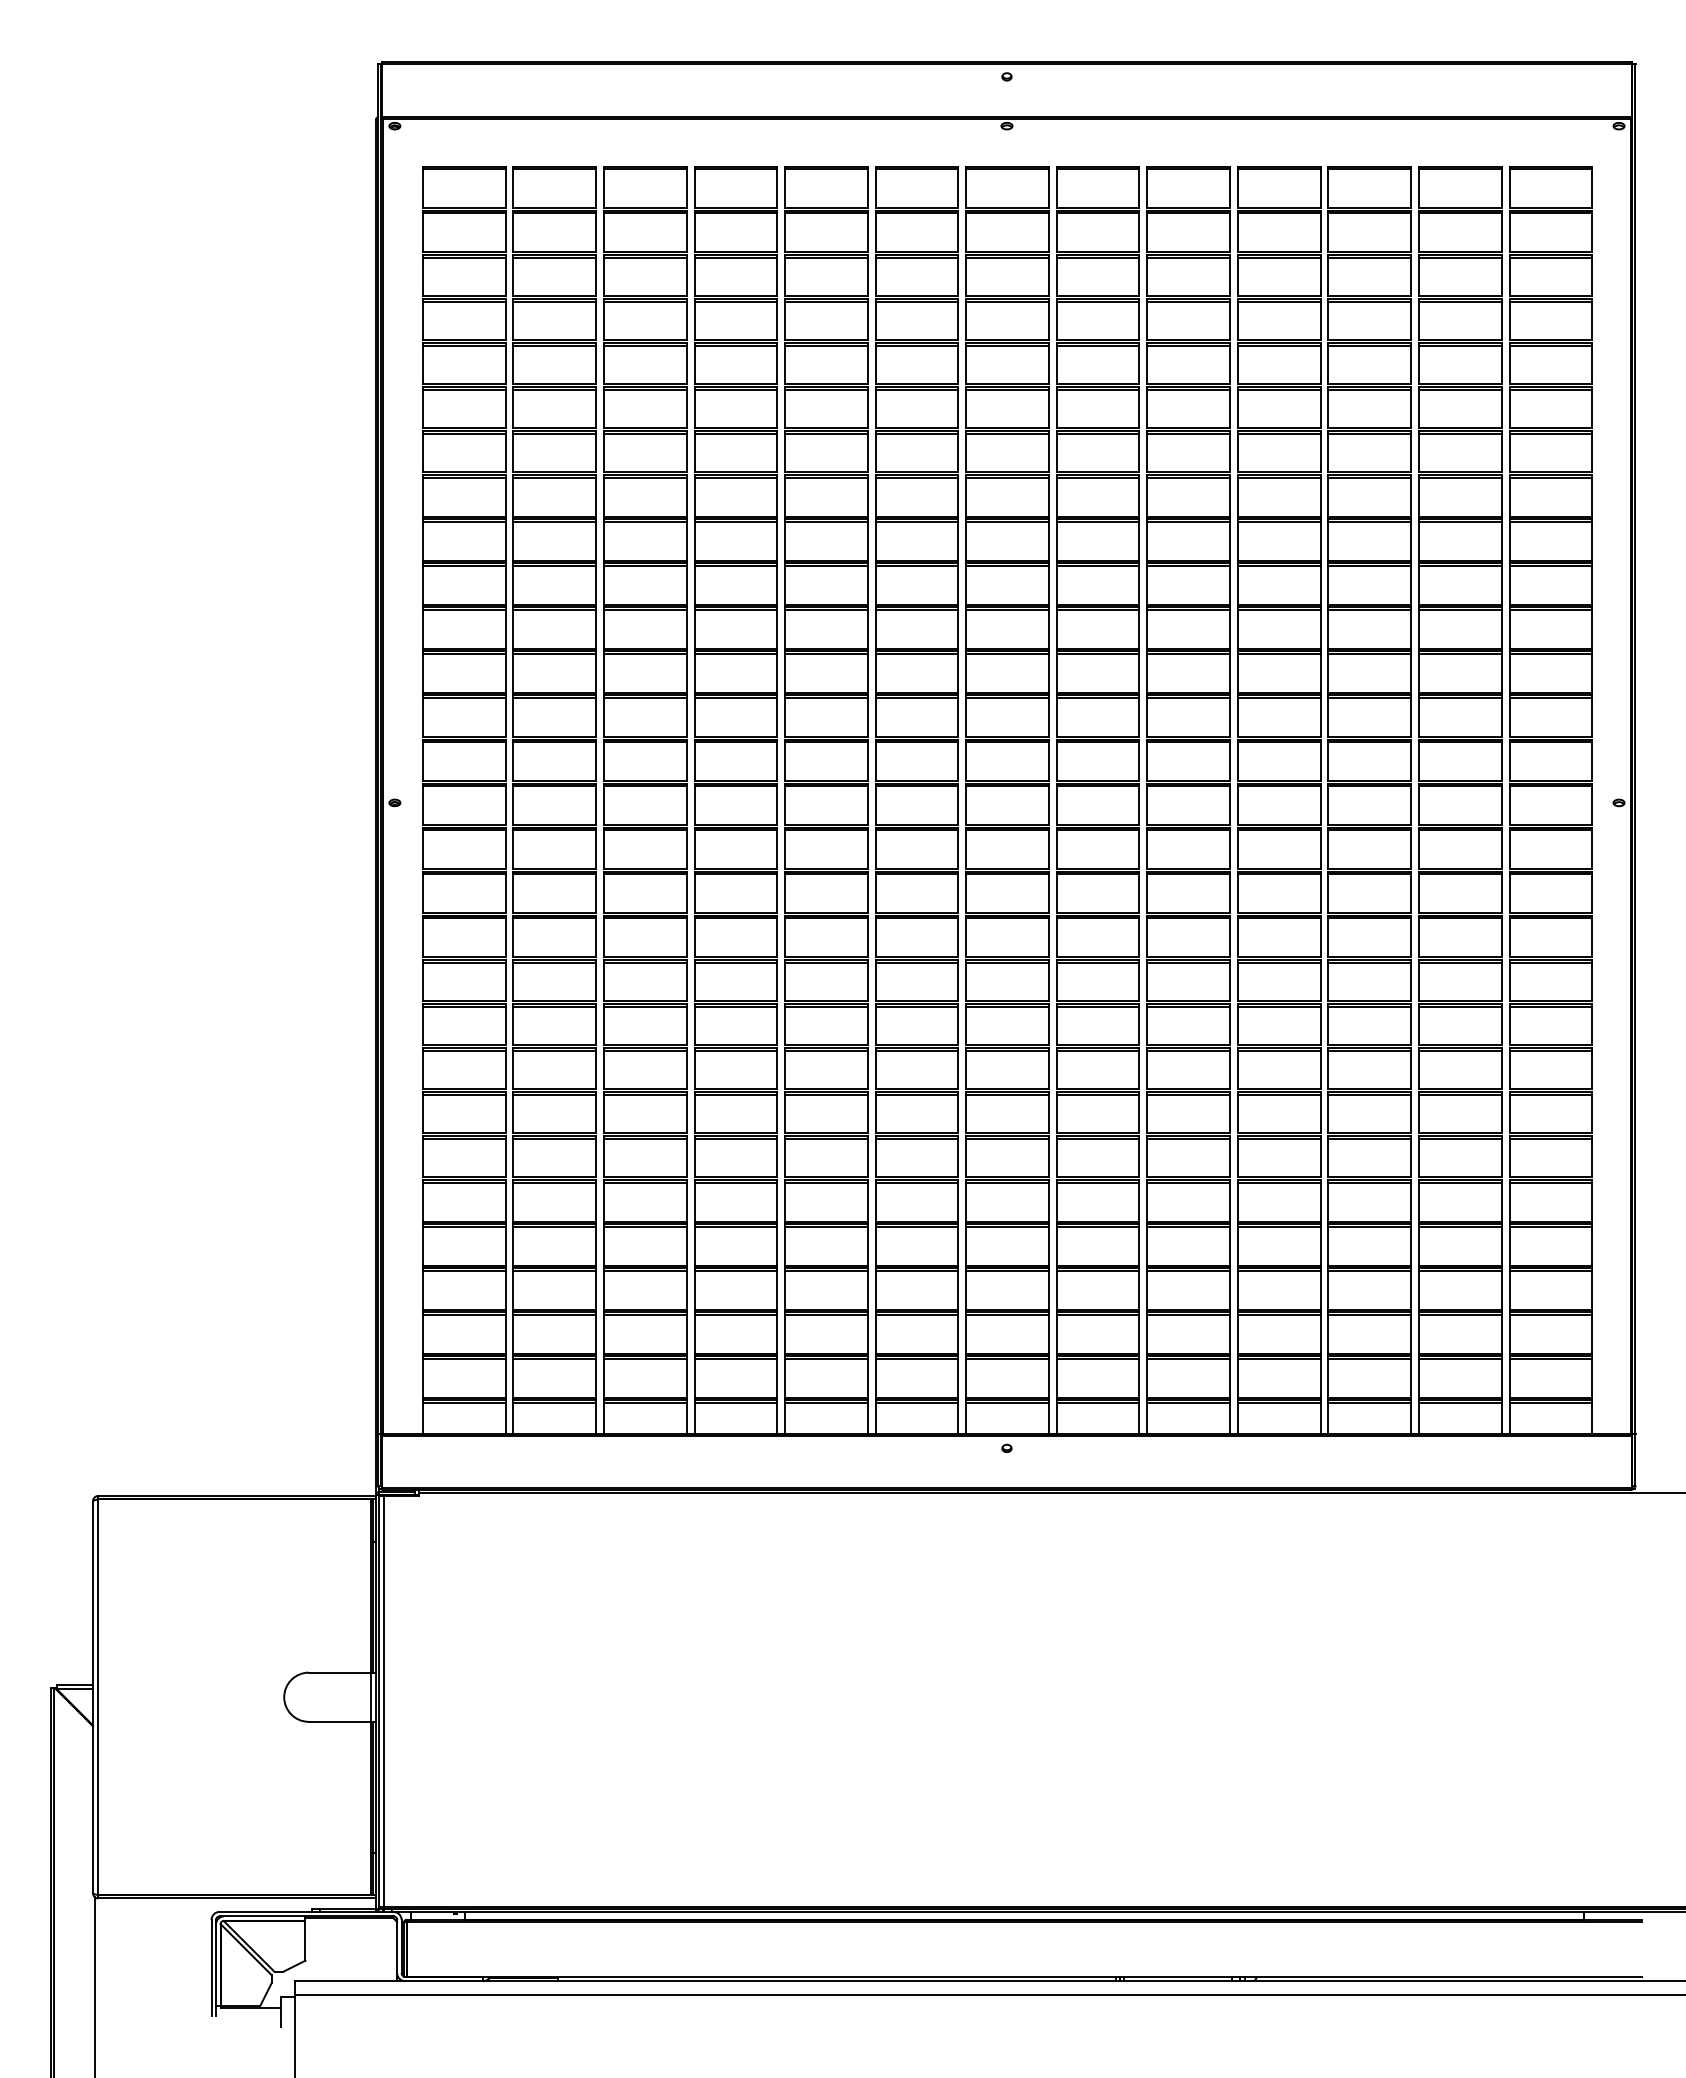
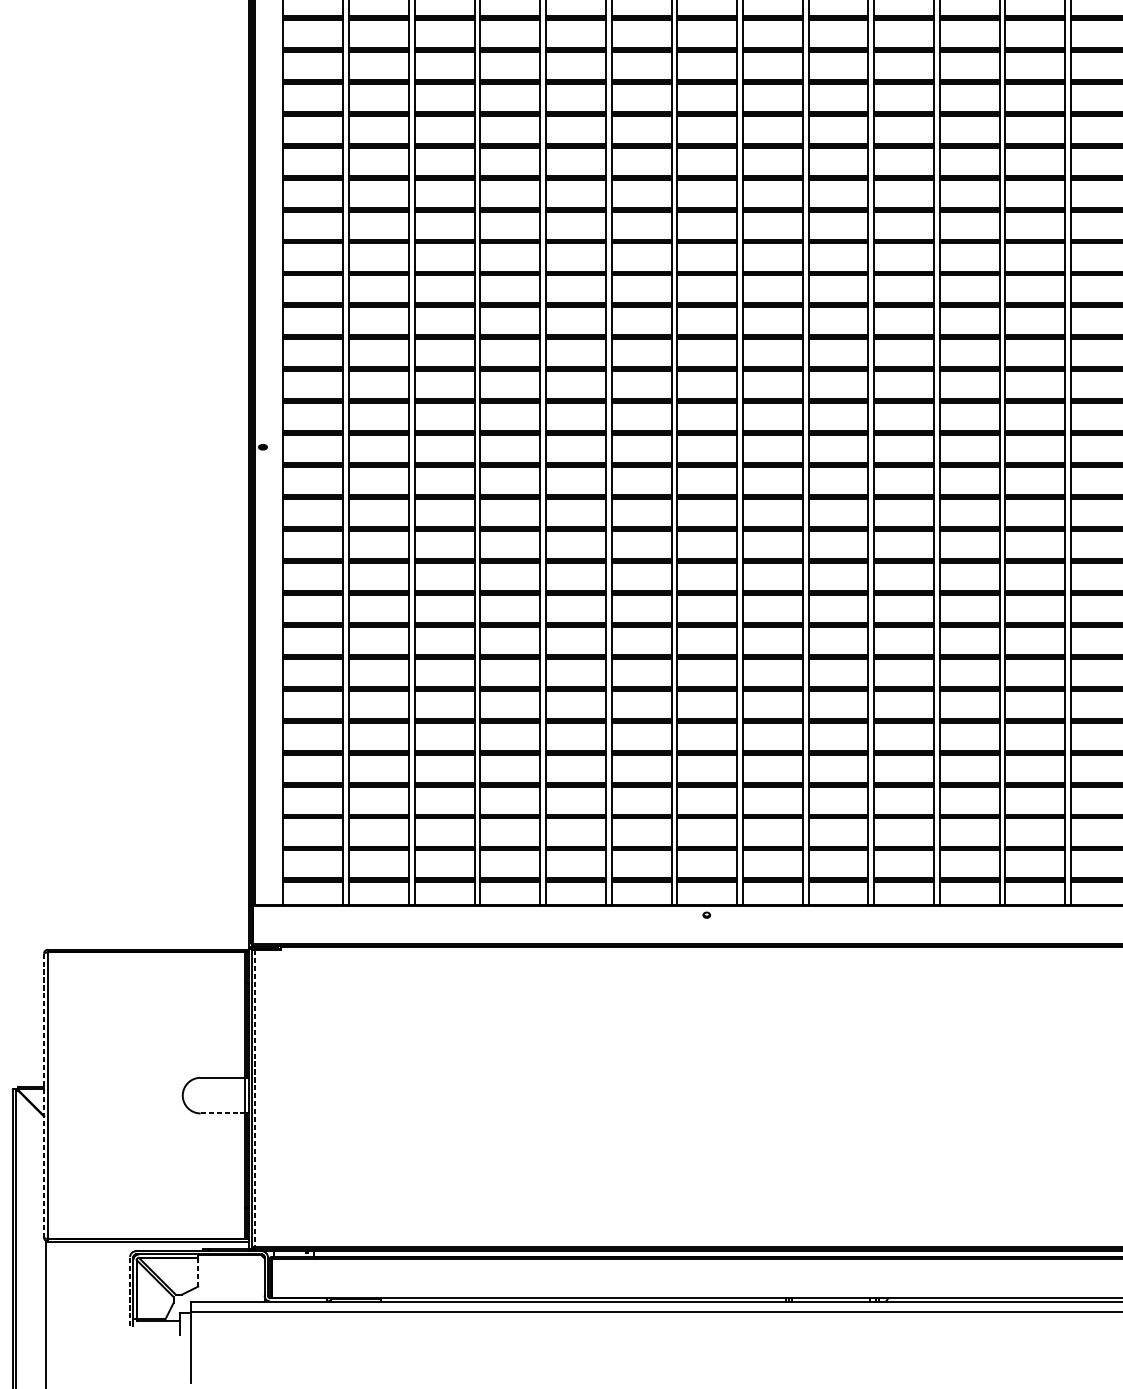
line: (93, 1696) -> (44, 1095), solid -> dashed
line: (384, 1701) -> (255, 1098), solid -> dashed
line: (339, 1721) -> (222, 1113), solid -> dashed
line: (305, 1941) -> (198, 1272), solid -> dashed
line: (211, 1967) -> (130, 1291), solid -> dashed

